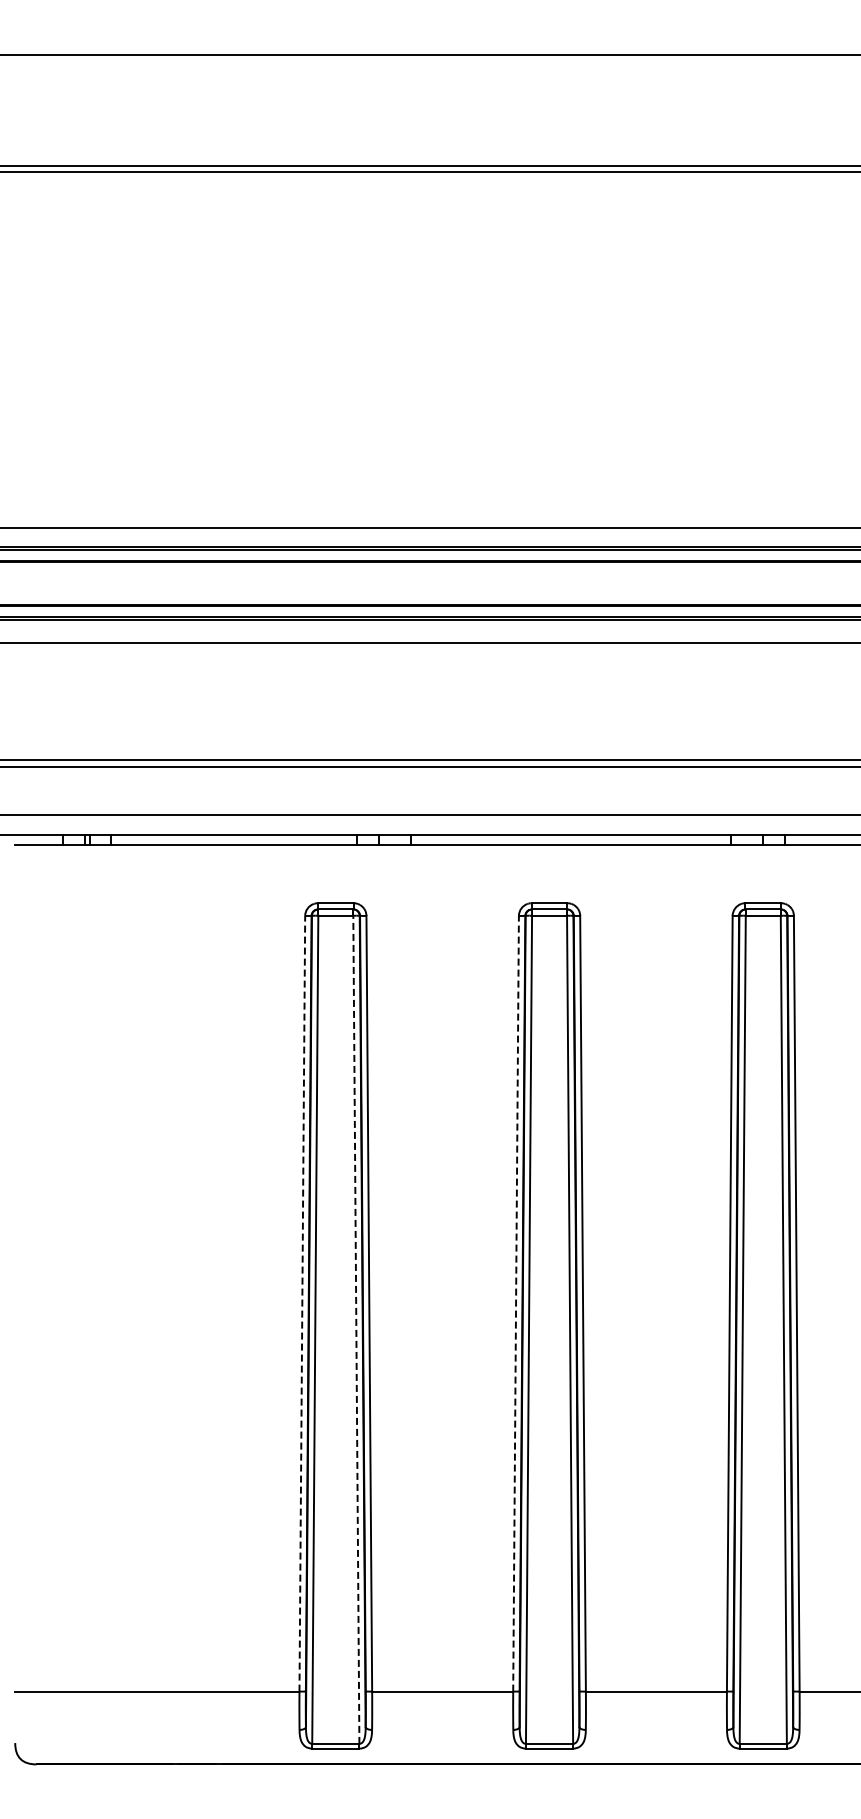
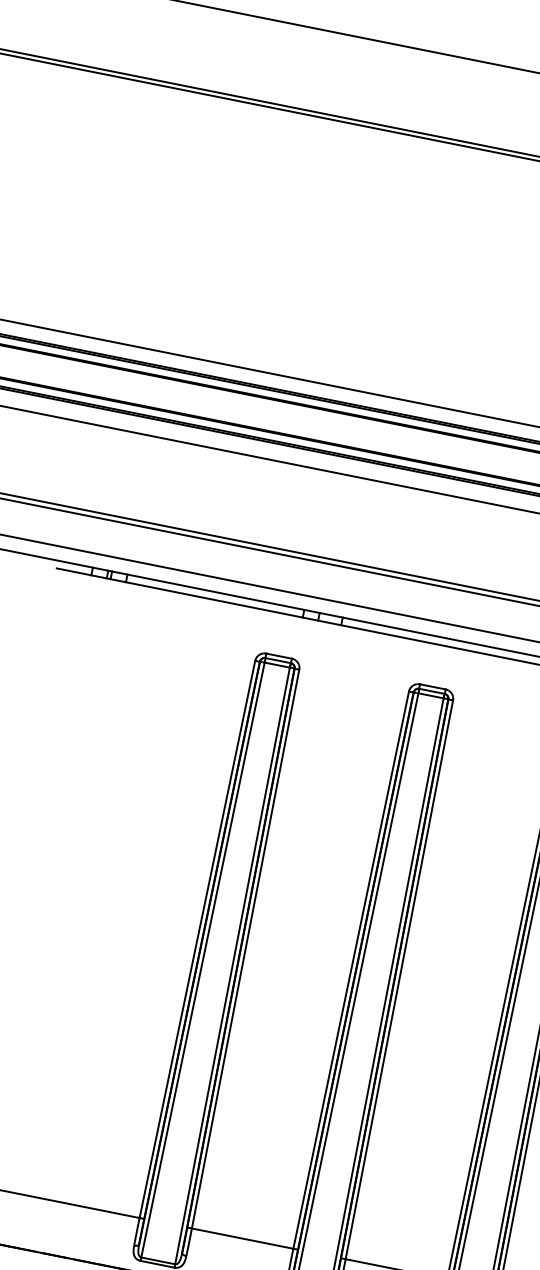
line: (302, 1303) -> (197, 939), dashed -> solid
line: (516, 1303) -> (351, 970), dashed -> solid
line: (356, 1329) -> (232, 965), dashed -> solid

